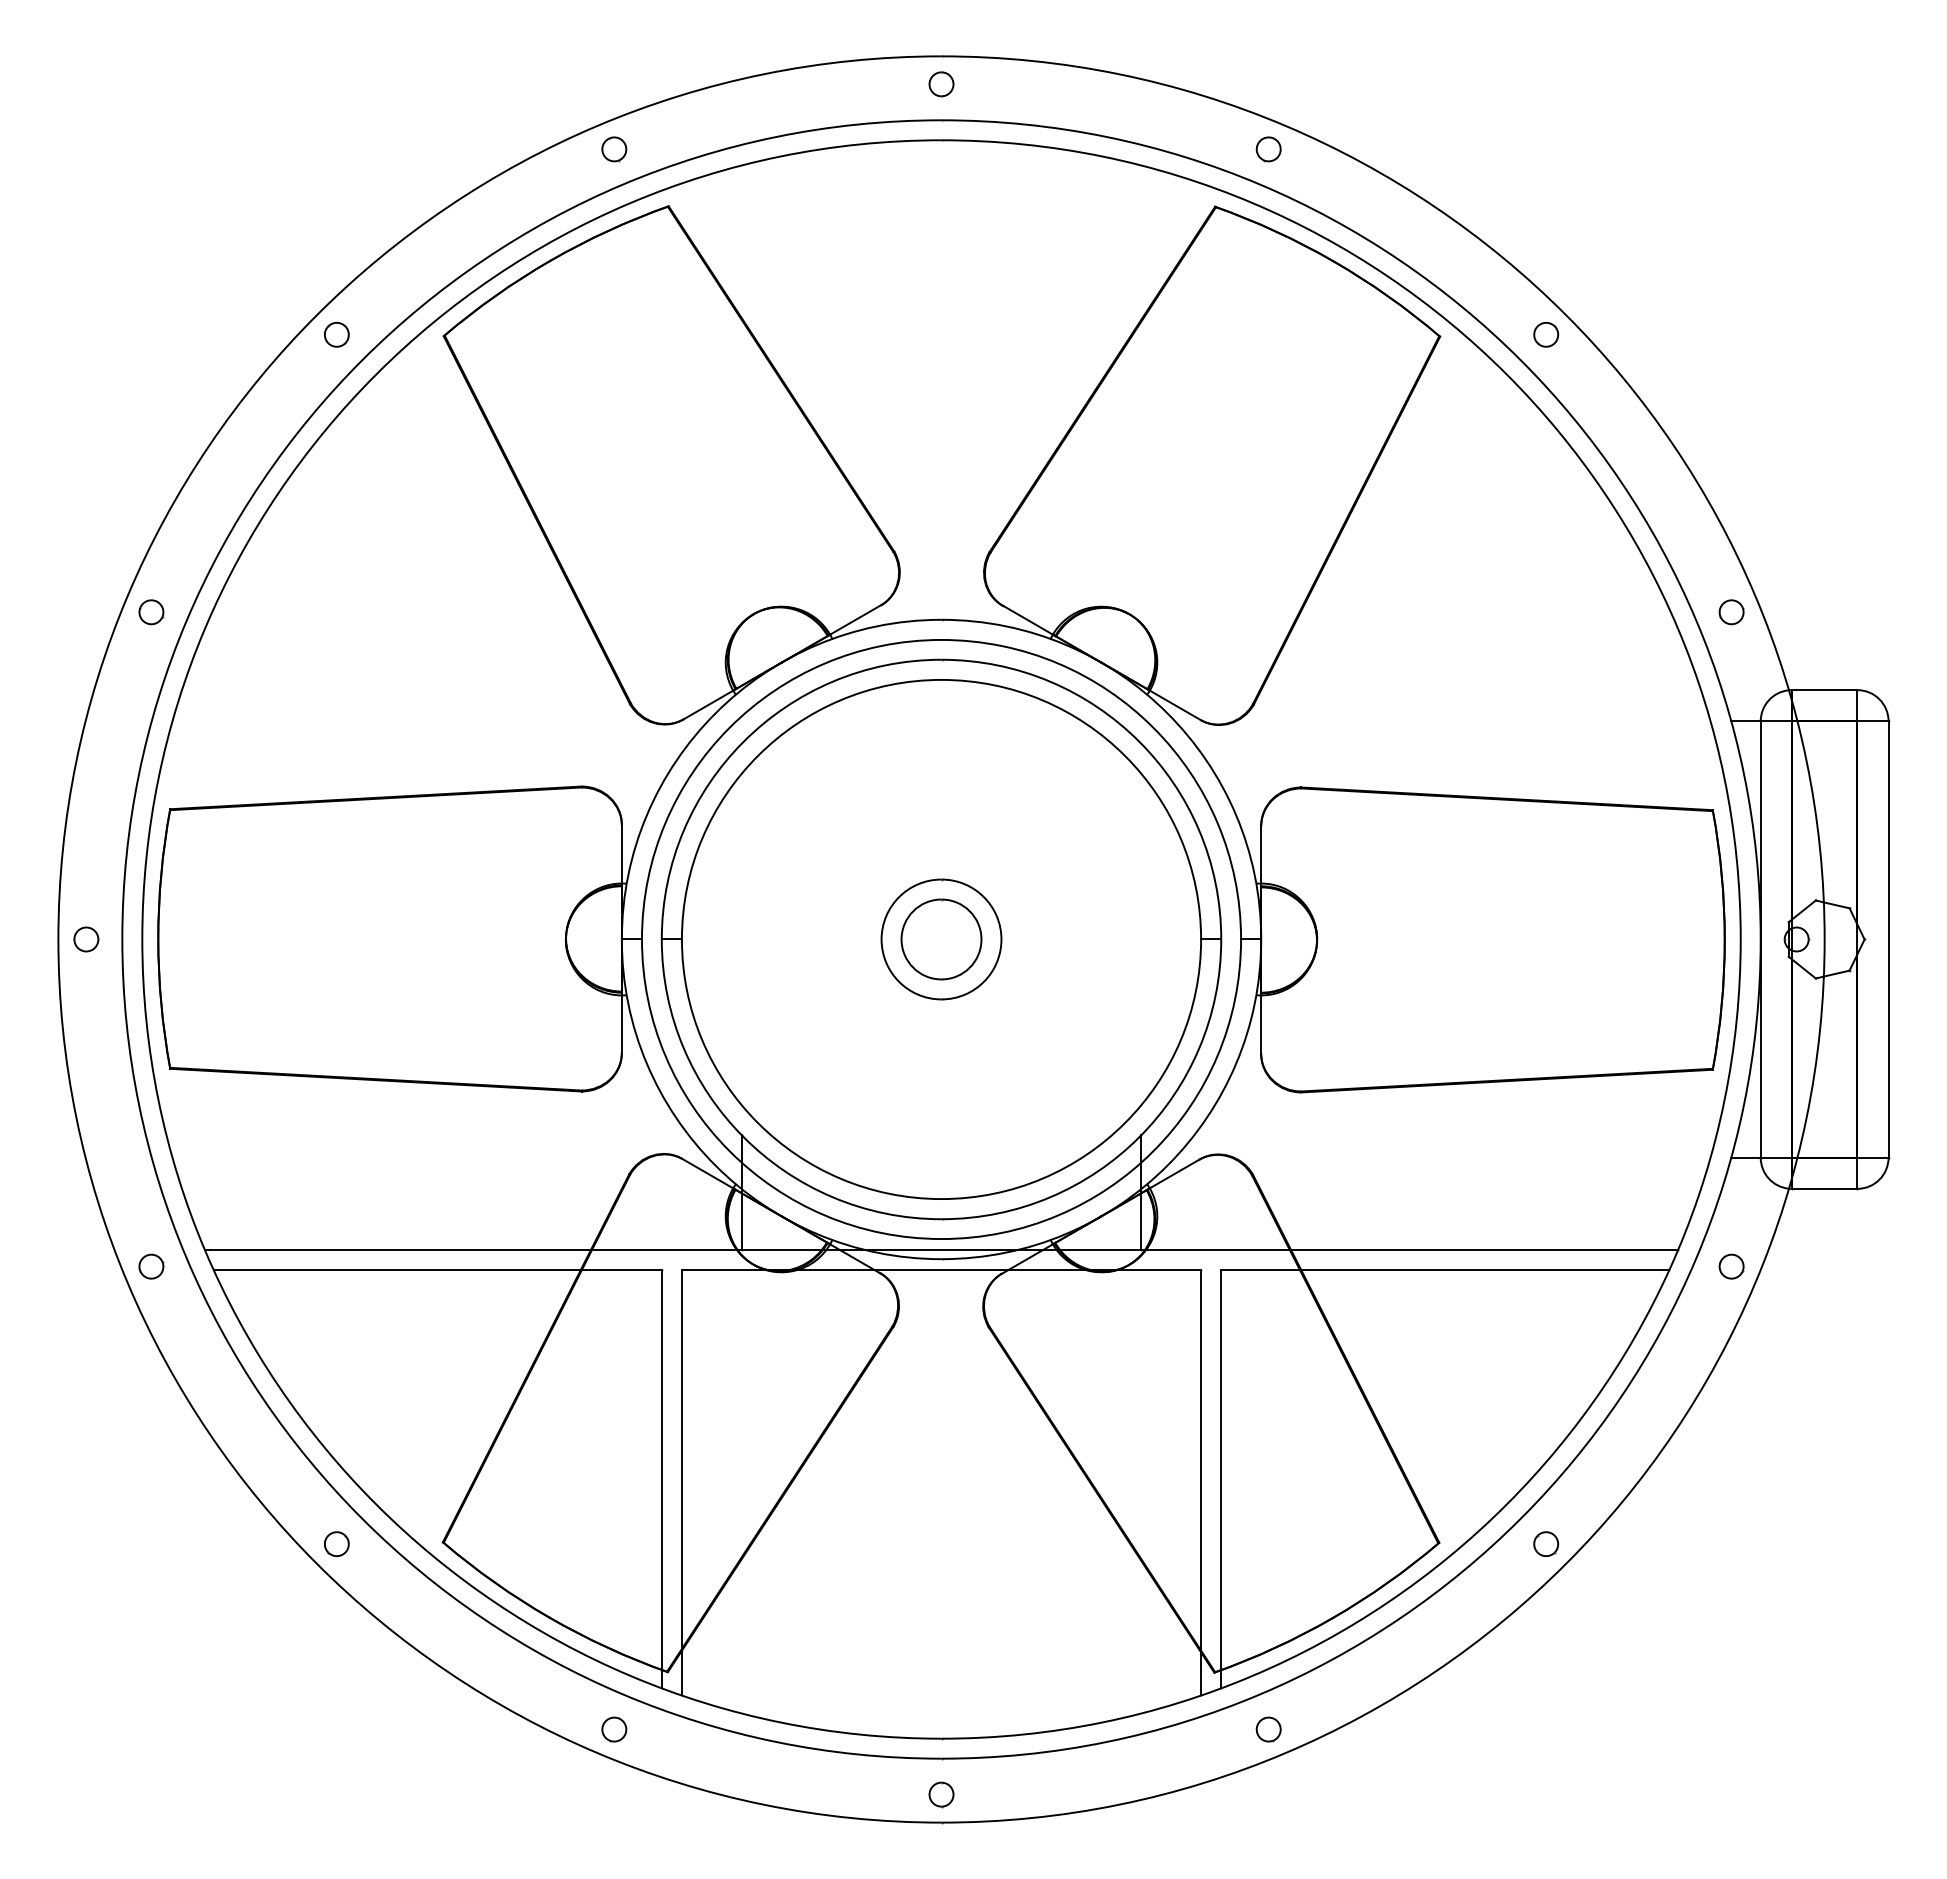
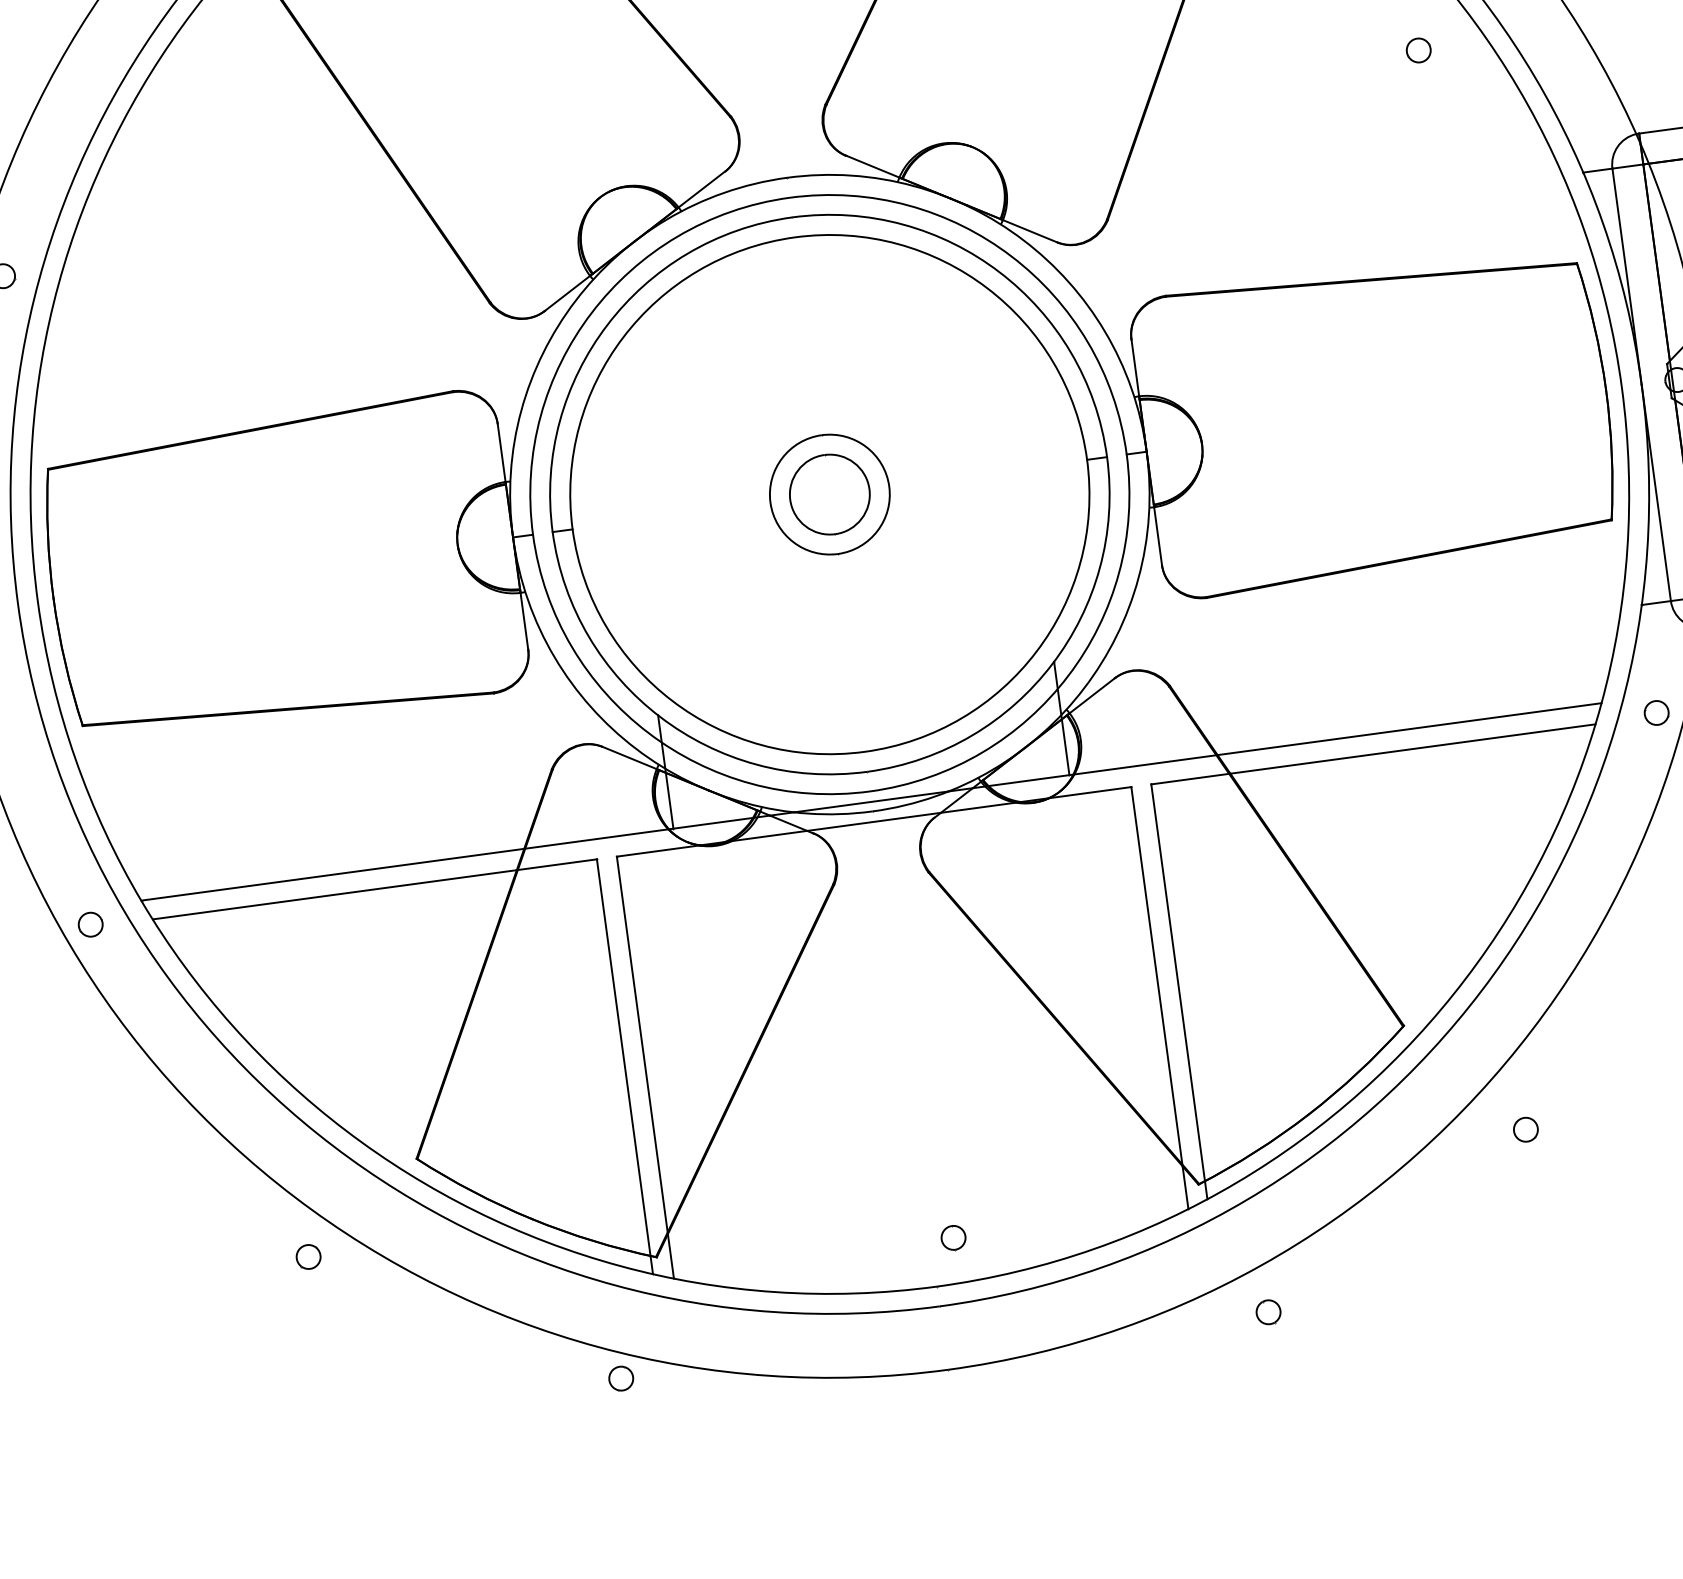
part: (1731, 612) -> (1418, 50), moved
part: (336, 1543) -> (308, 1256), moved
part: (1546, 1543) -> (1526, 1129), moved
part: (614, 1729) -> (621, 1378), moved
part: (1268, 1729) -> (1268, 1312), moved
part: (941, 1794) -> (953, 1237), moved

